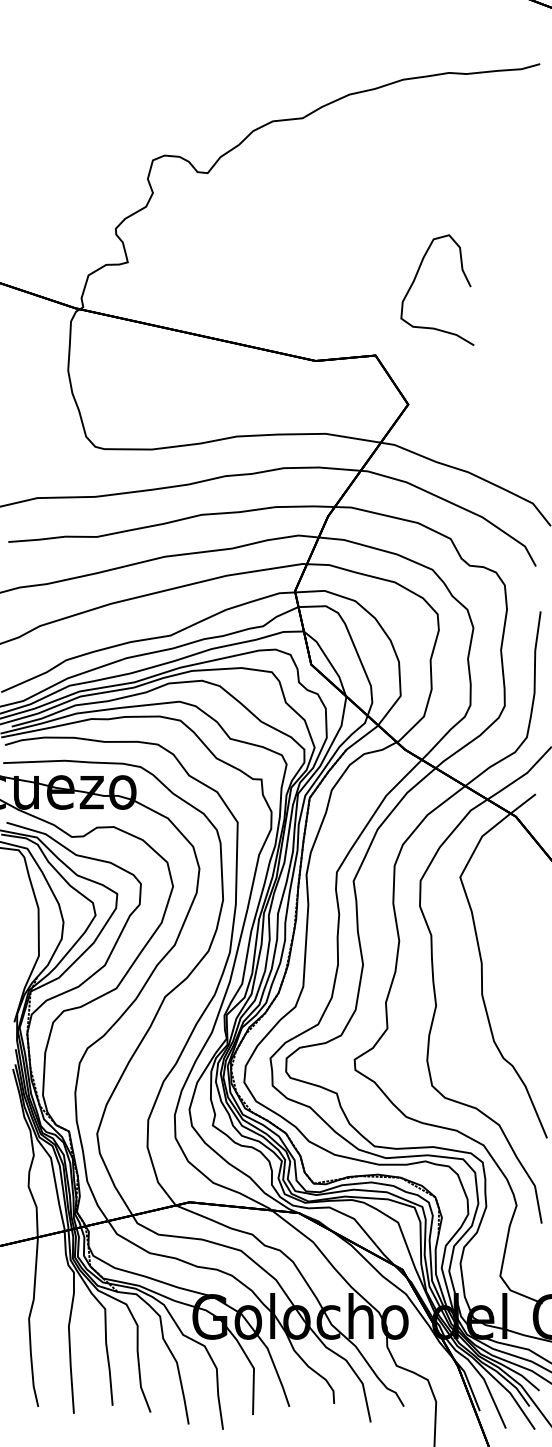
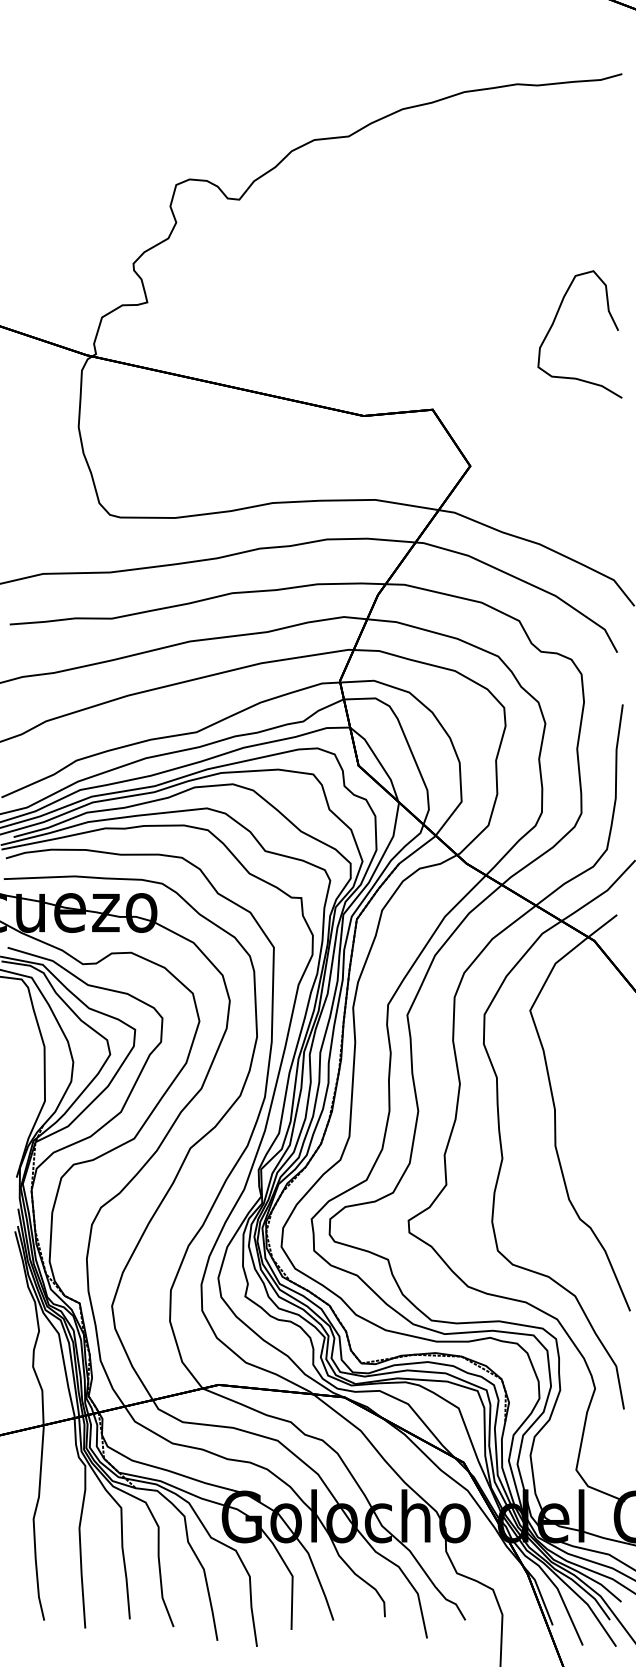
curve: (415, 279) -> (554, 322), moved

